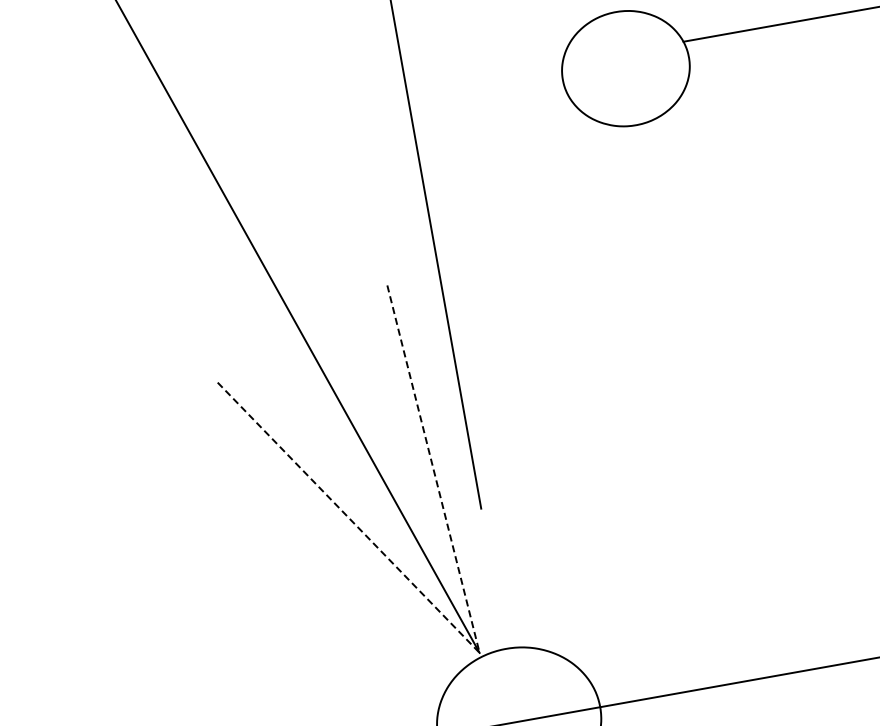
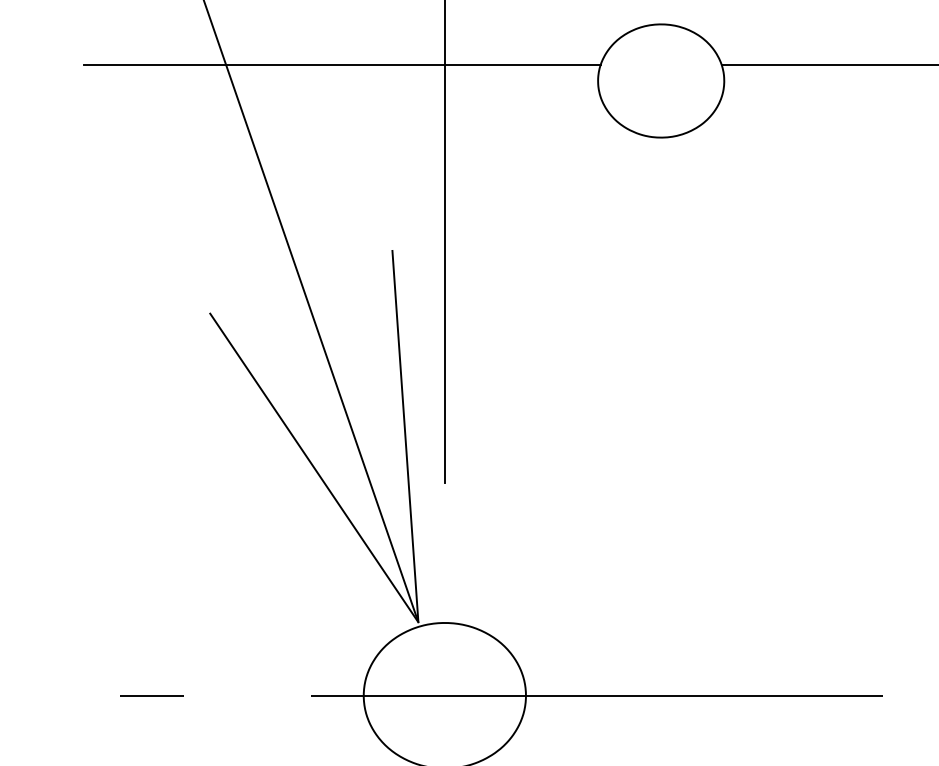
line: (304, 108) -> (342, 64), added
line: (479, 653) -> (418, 622), dashed -> solid

